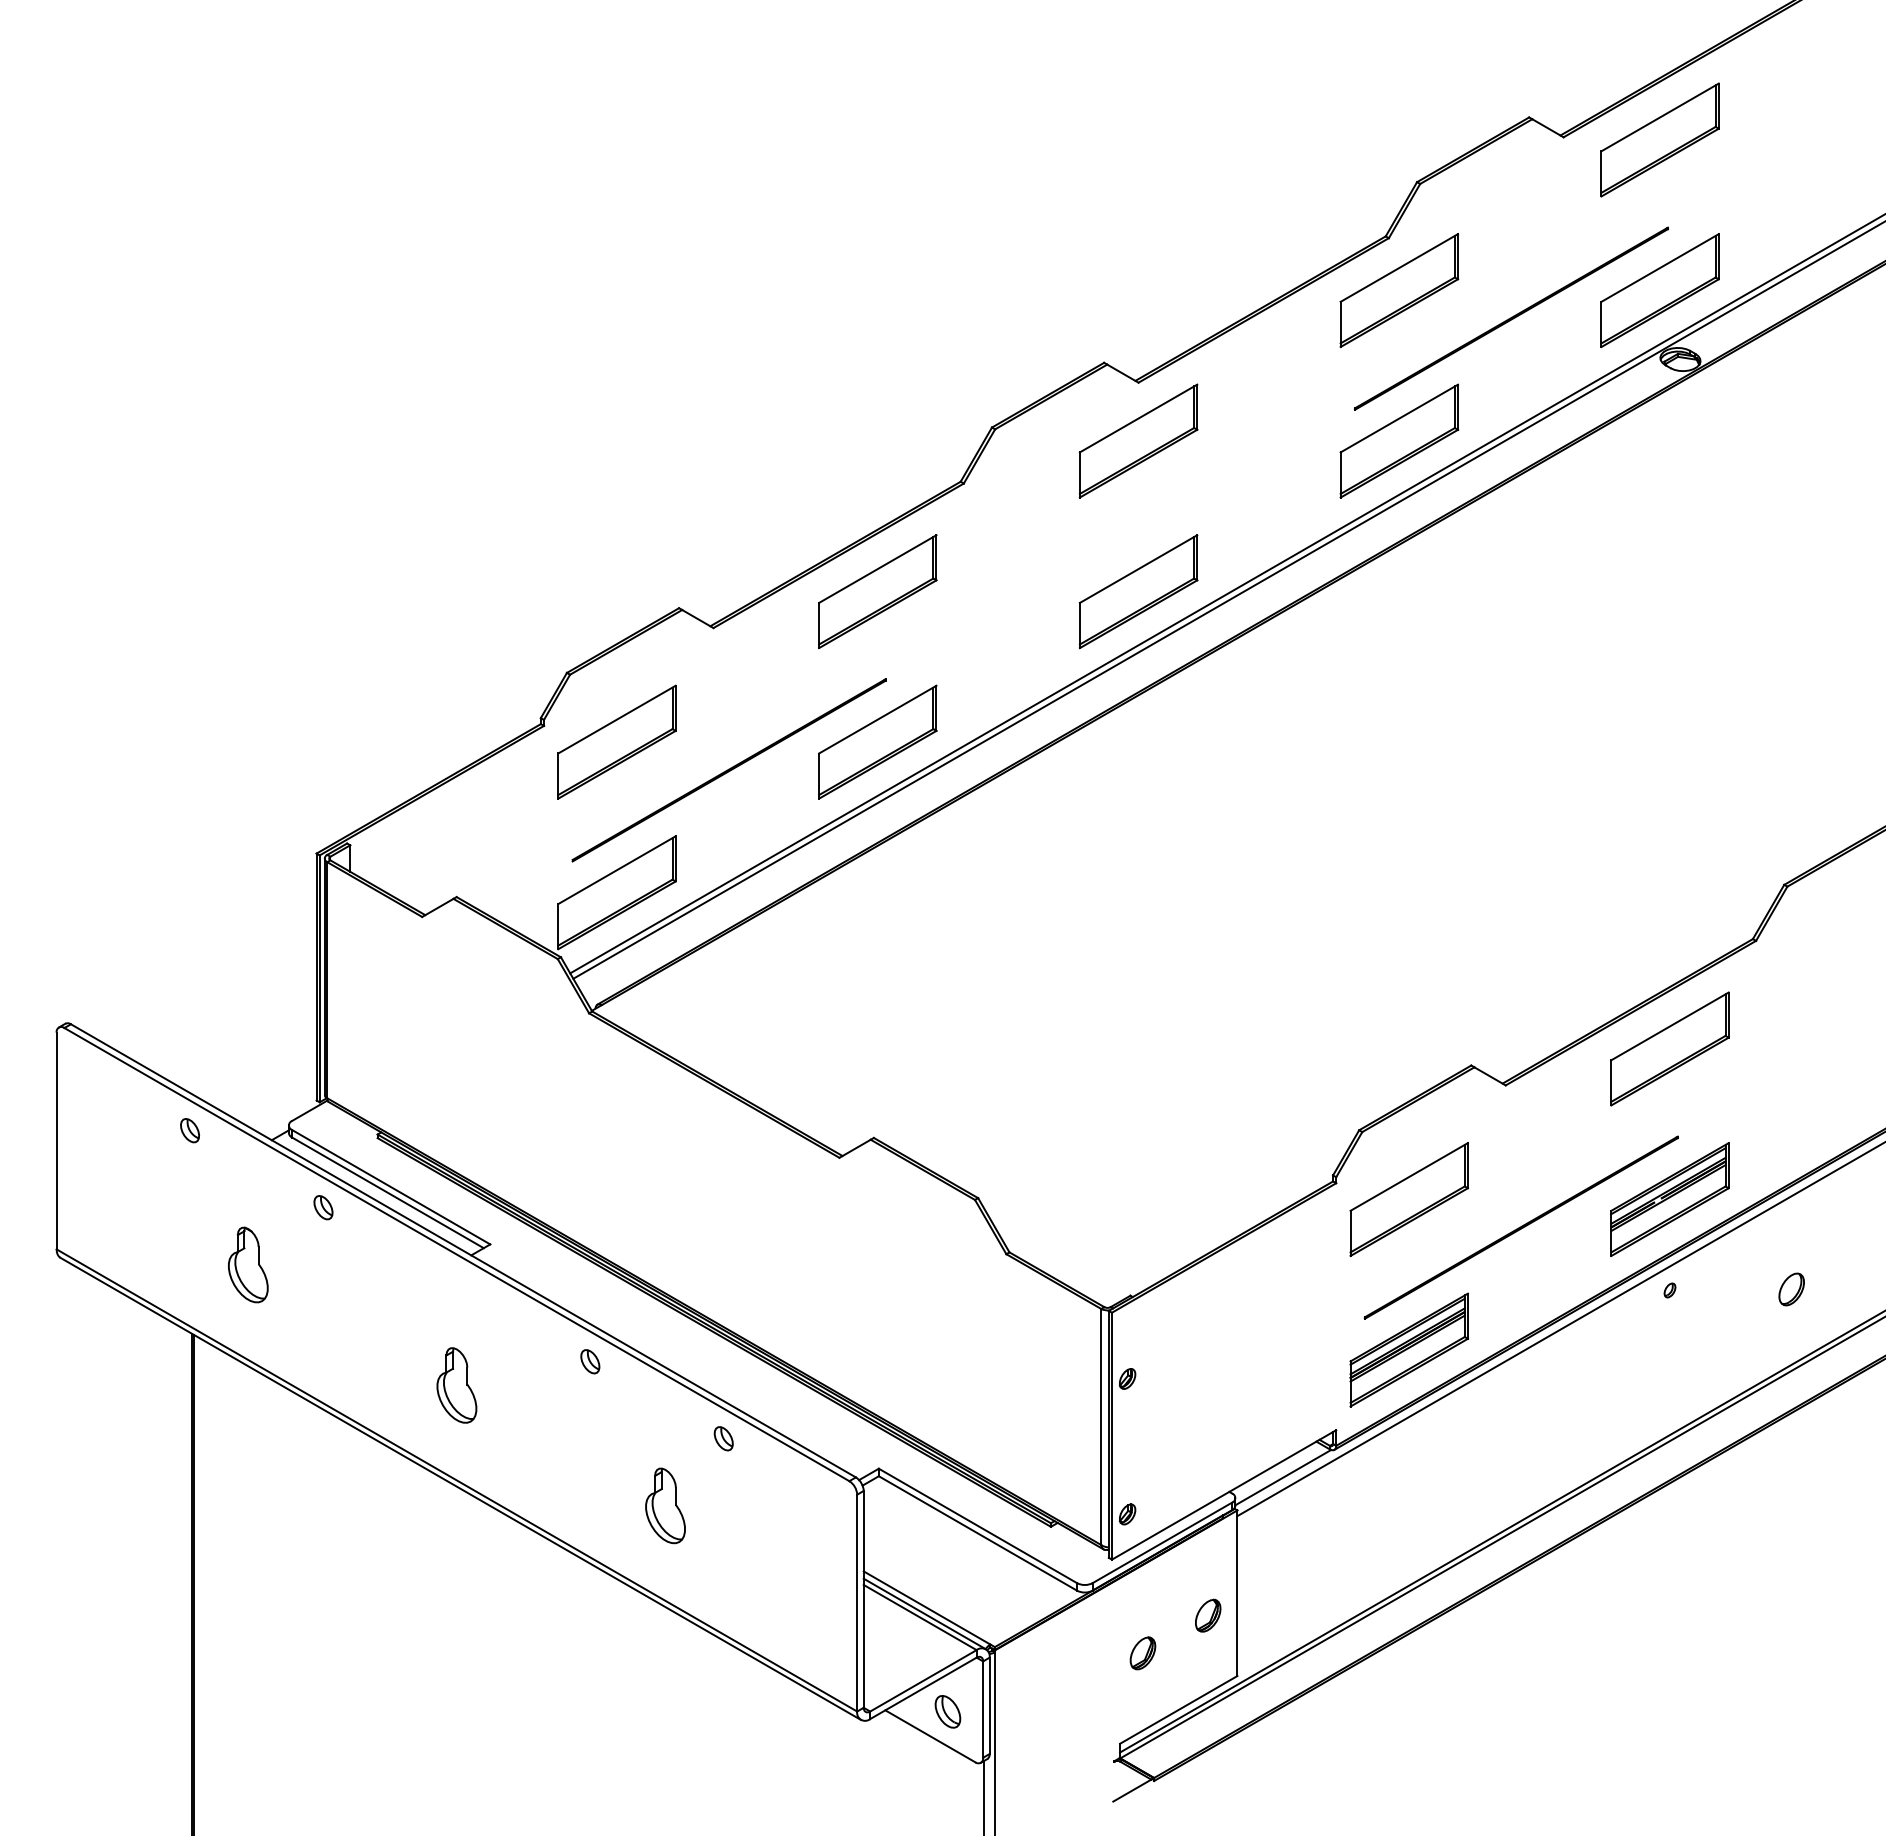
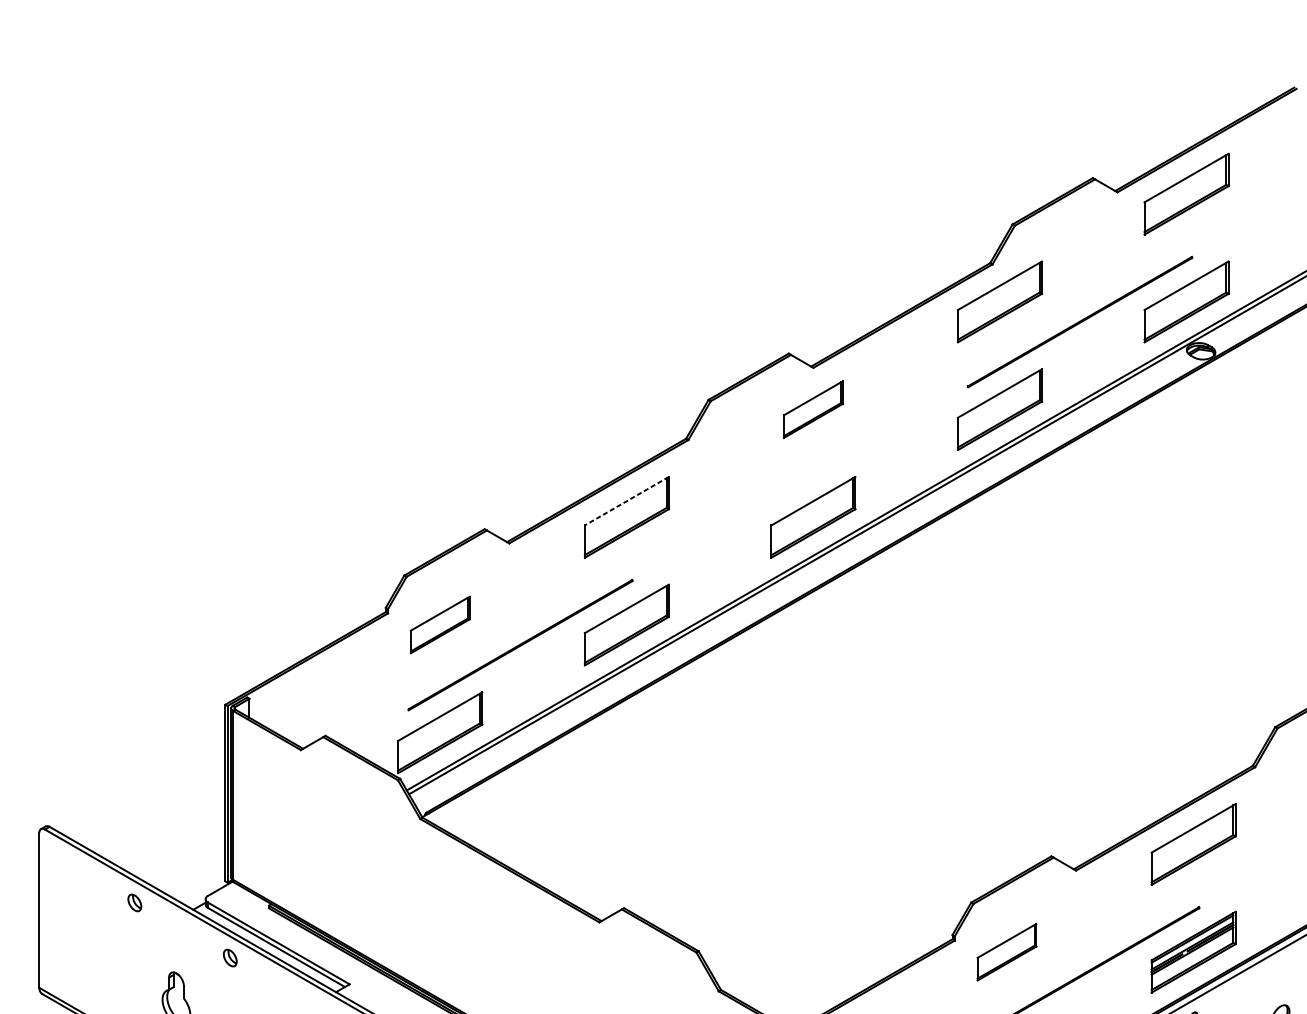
part: (1138, 440) -> (813, 409), size x0.7
line: (877, 569) -> (626, 501), solid -> dashed
part: (616, 741) -> (439, 624), size x0.7
part: (1408, 1199) -> (1006, 952), size x0.7

